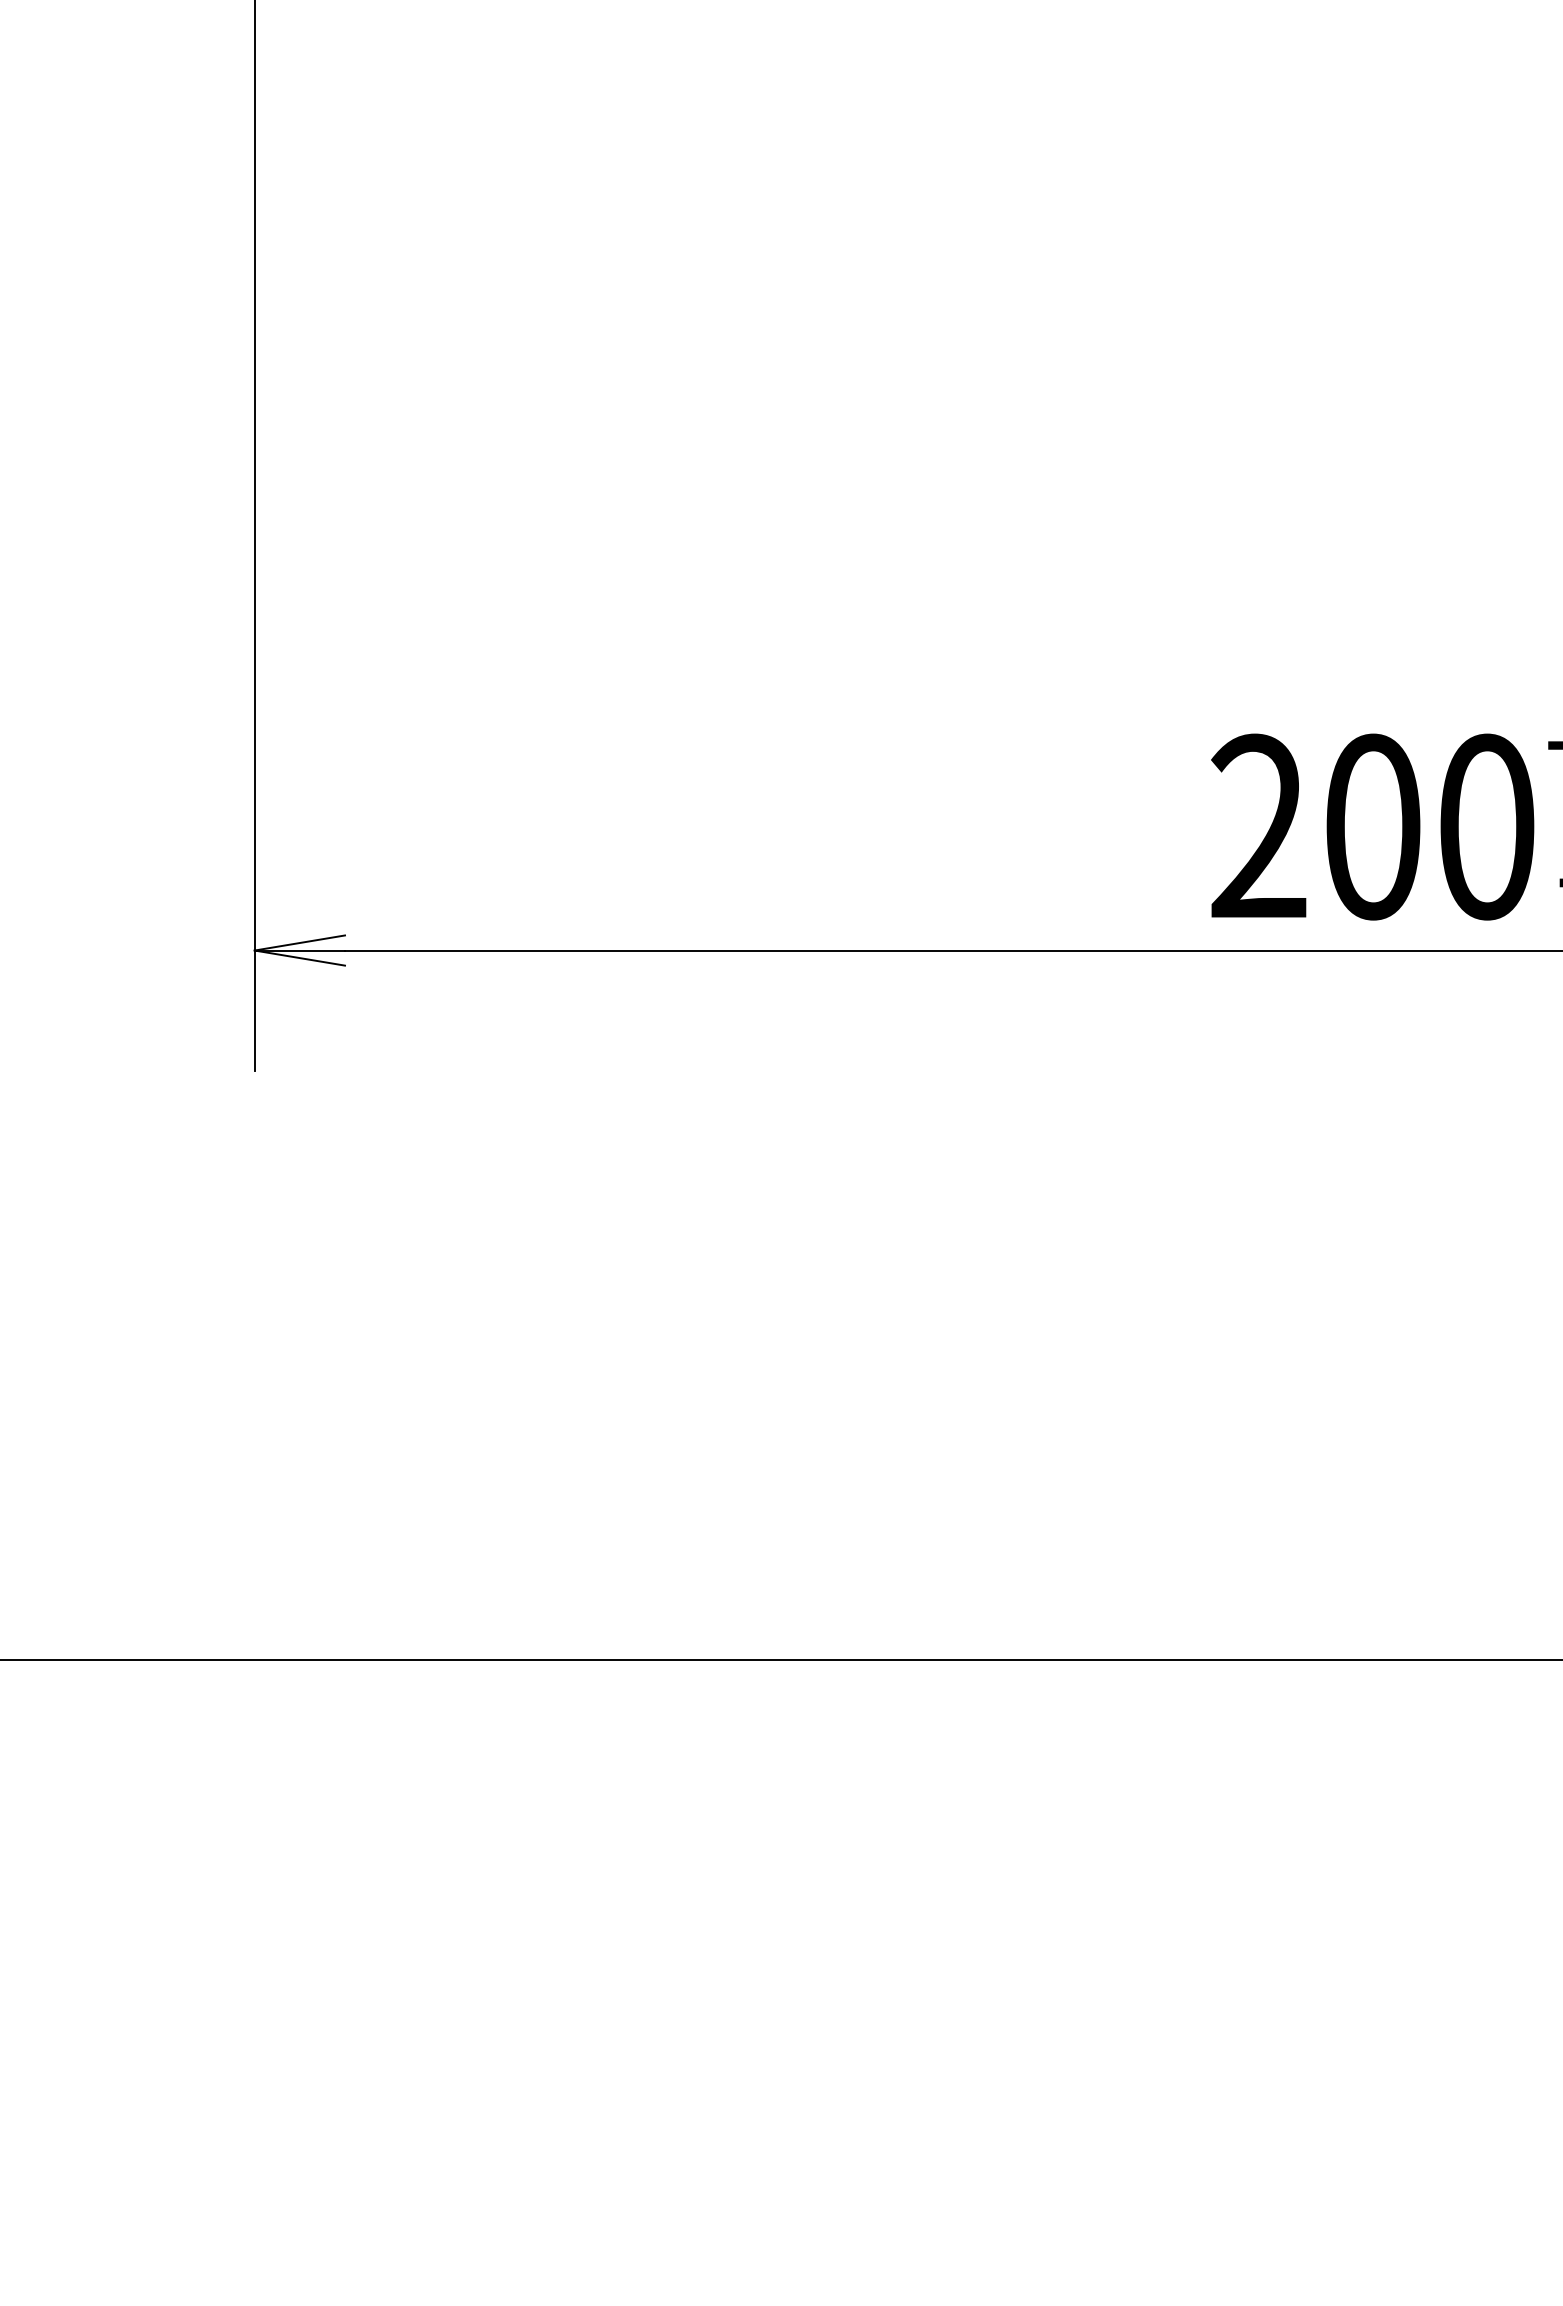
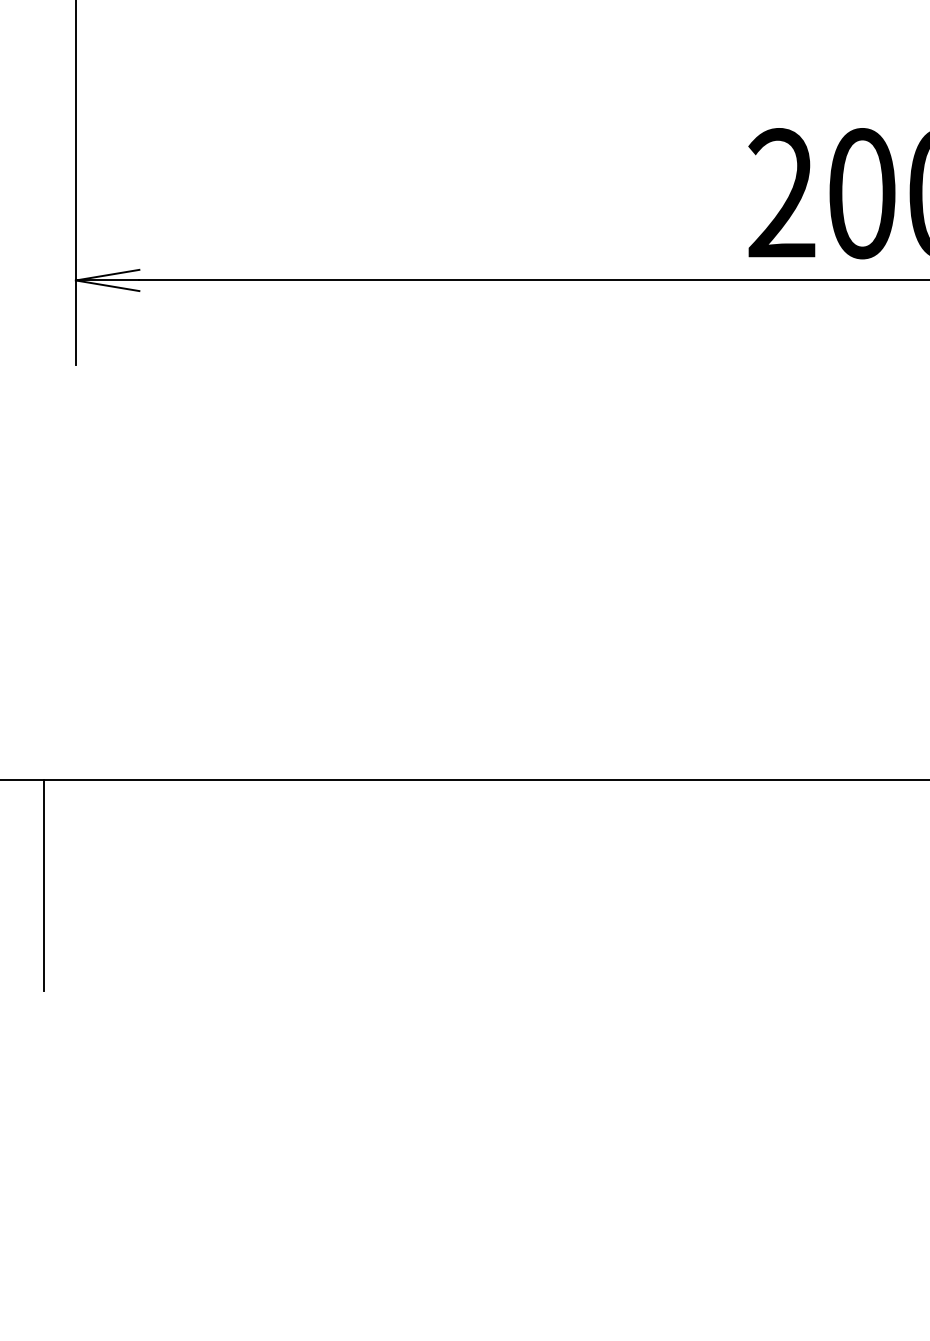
line: (209, 1810) -> (44, 885), added

